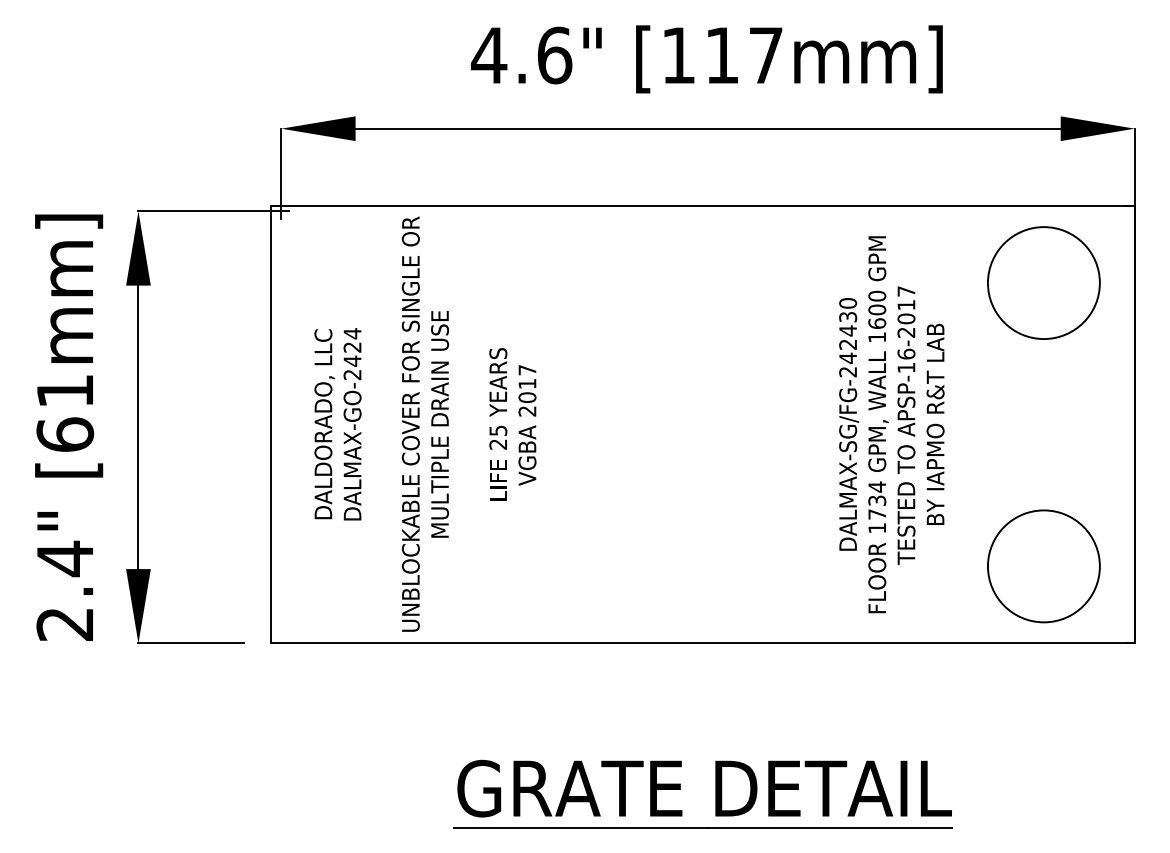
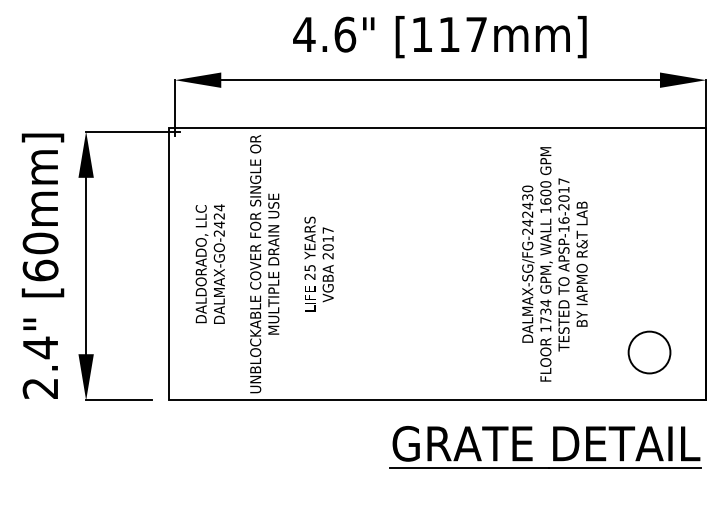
circle: (1043, 281) -> (649, 175), removed
text: (65, 391) -> (40, 243), [61mm] -> [60mm]
circle: (1043, 566) -> (649, 352), size x0.6
part: (715, 794) -> (553, 447), moved

